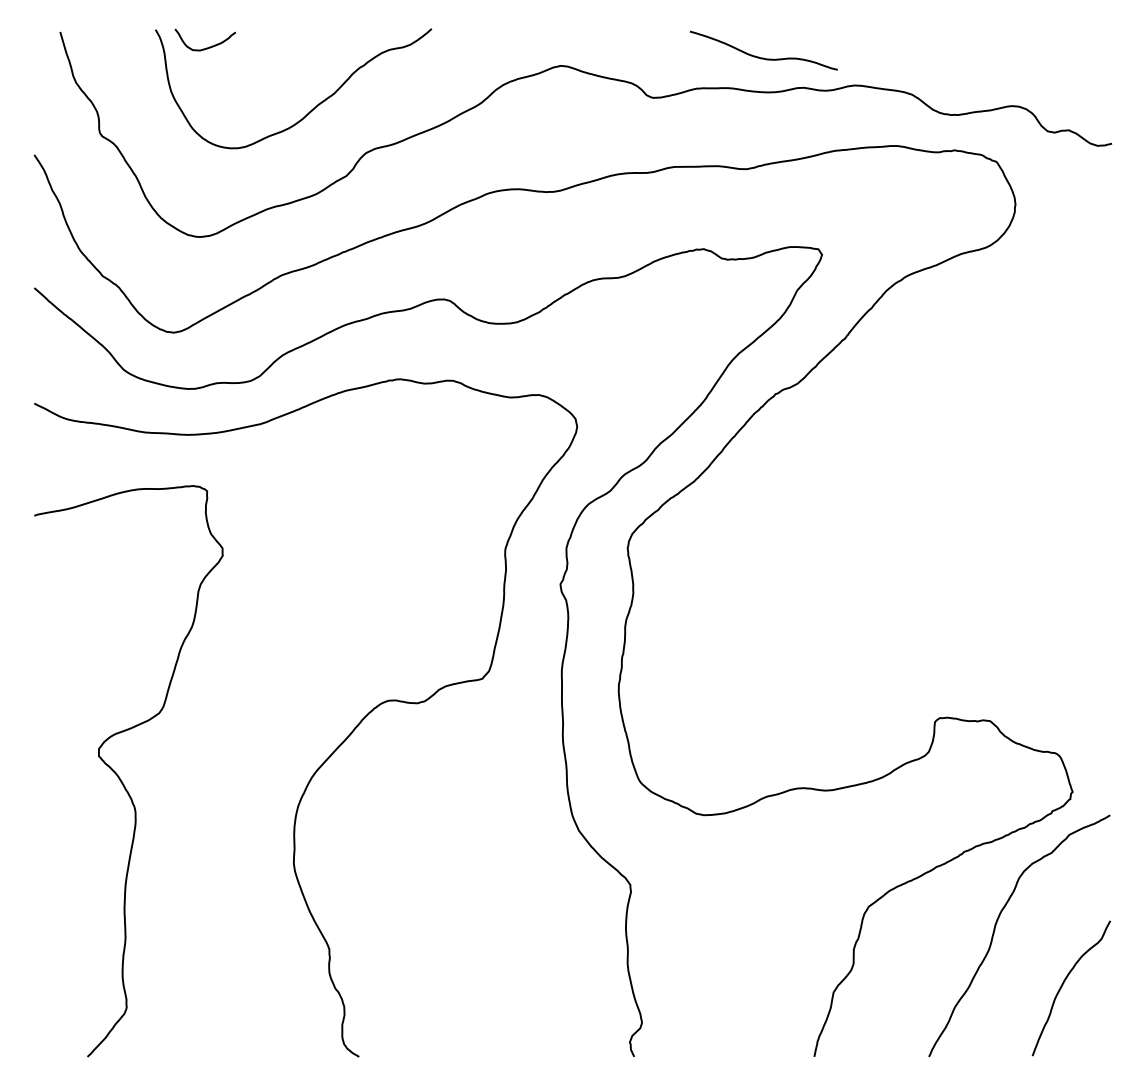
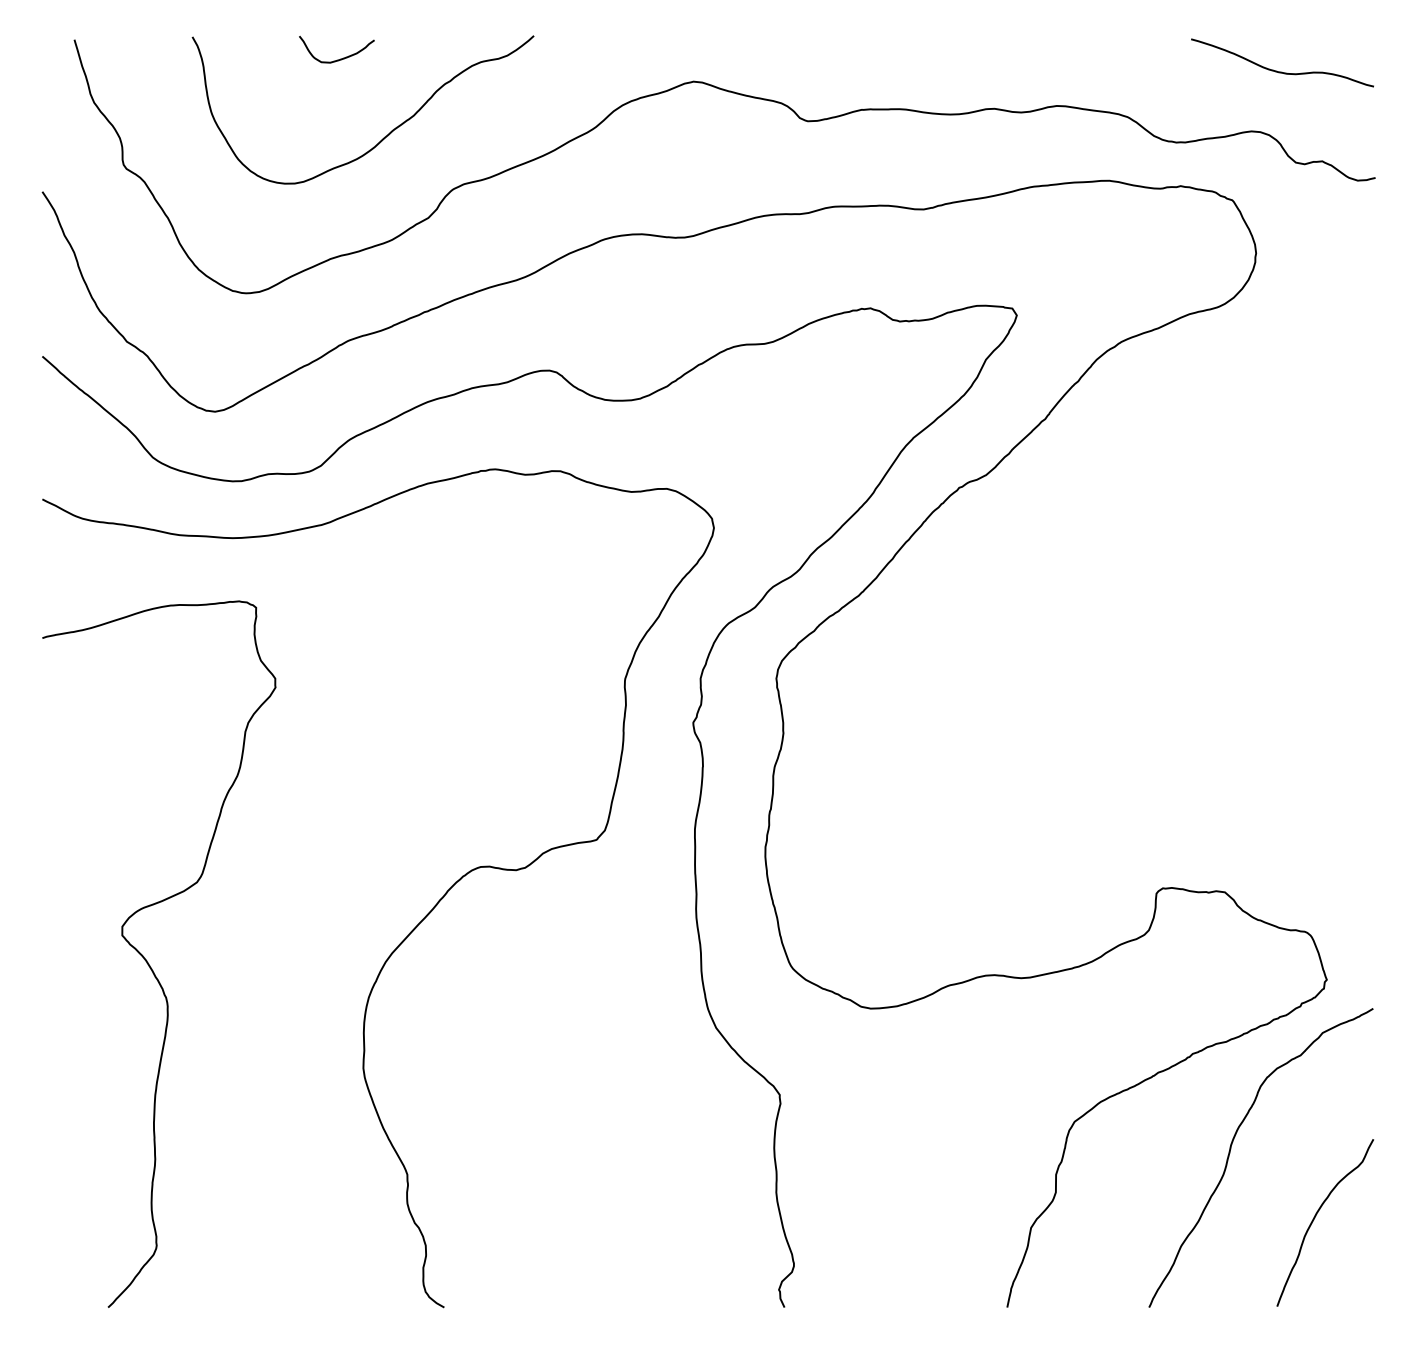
curve: (209, 46) -> (341, 57), moved
curve: (763, 57) -> (1282, 71), moved

